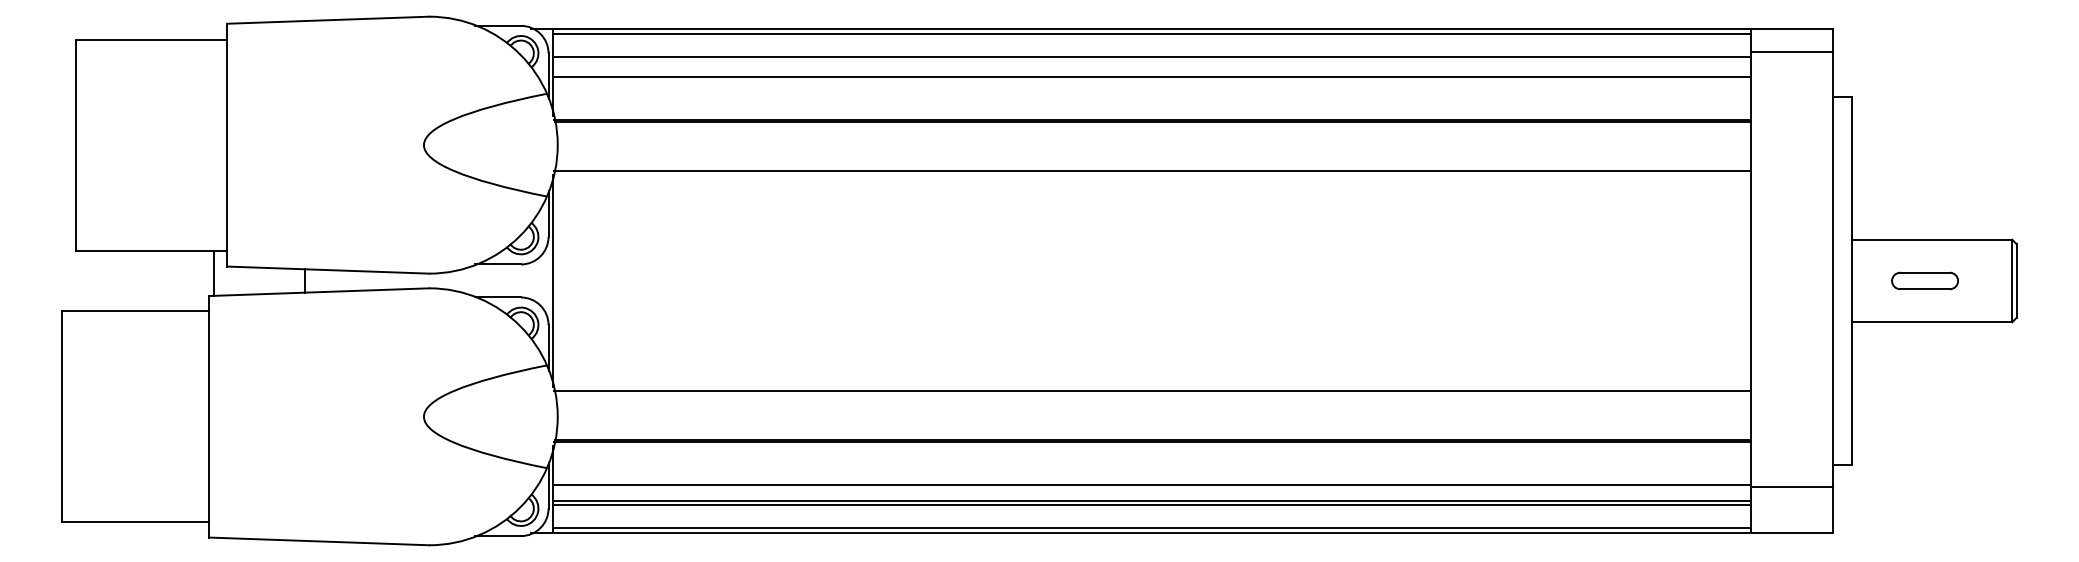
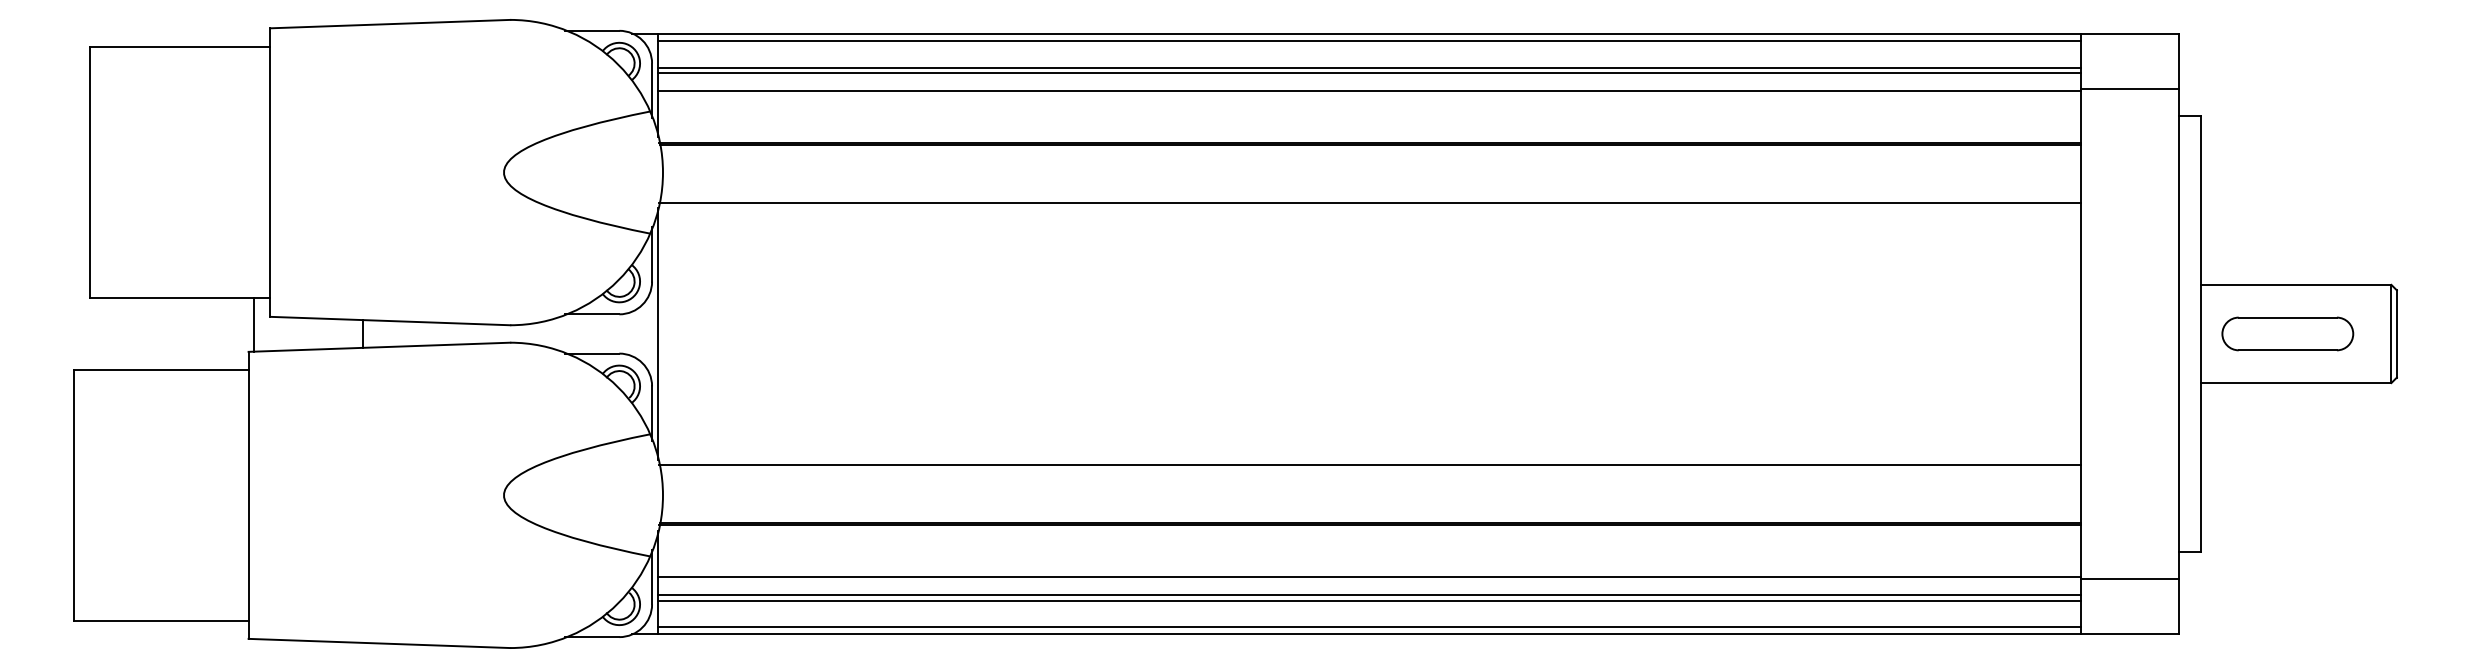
line: (1791, 51) -> (2129, 88), moved
line: (1151, 60) -> (1368, 72), added
part: (1924, 280) -> (2287, 333), size x1.67

